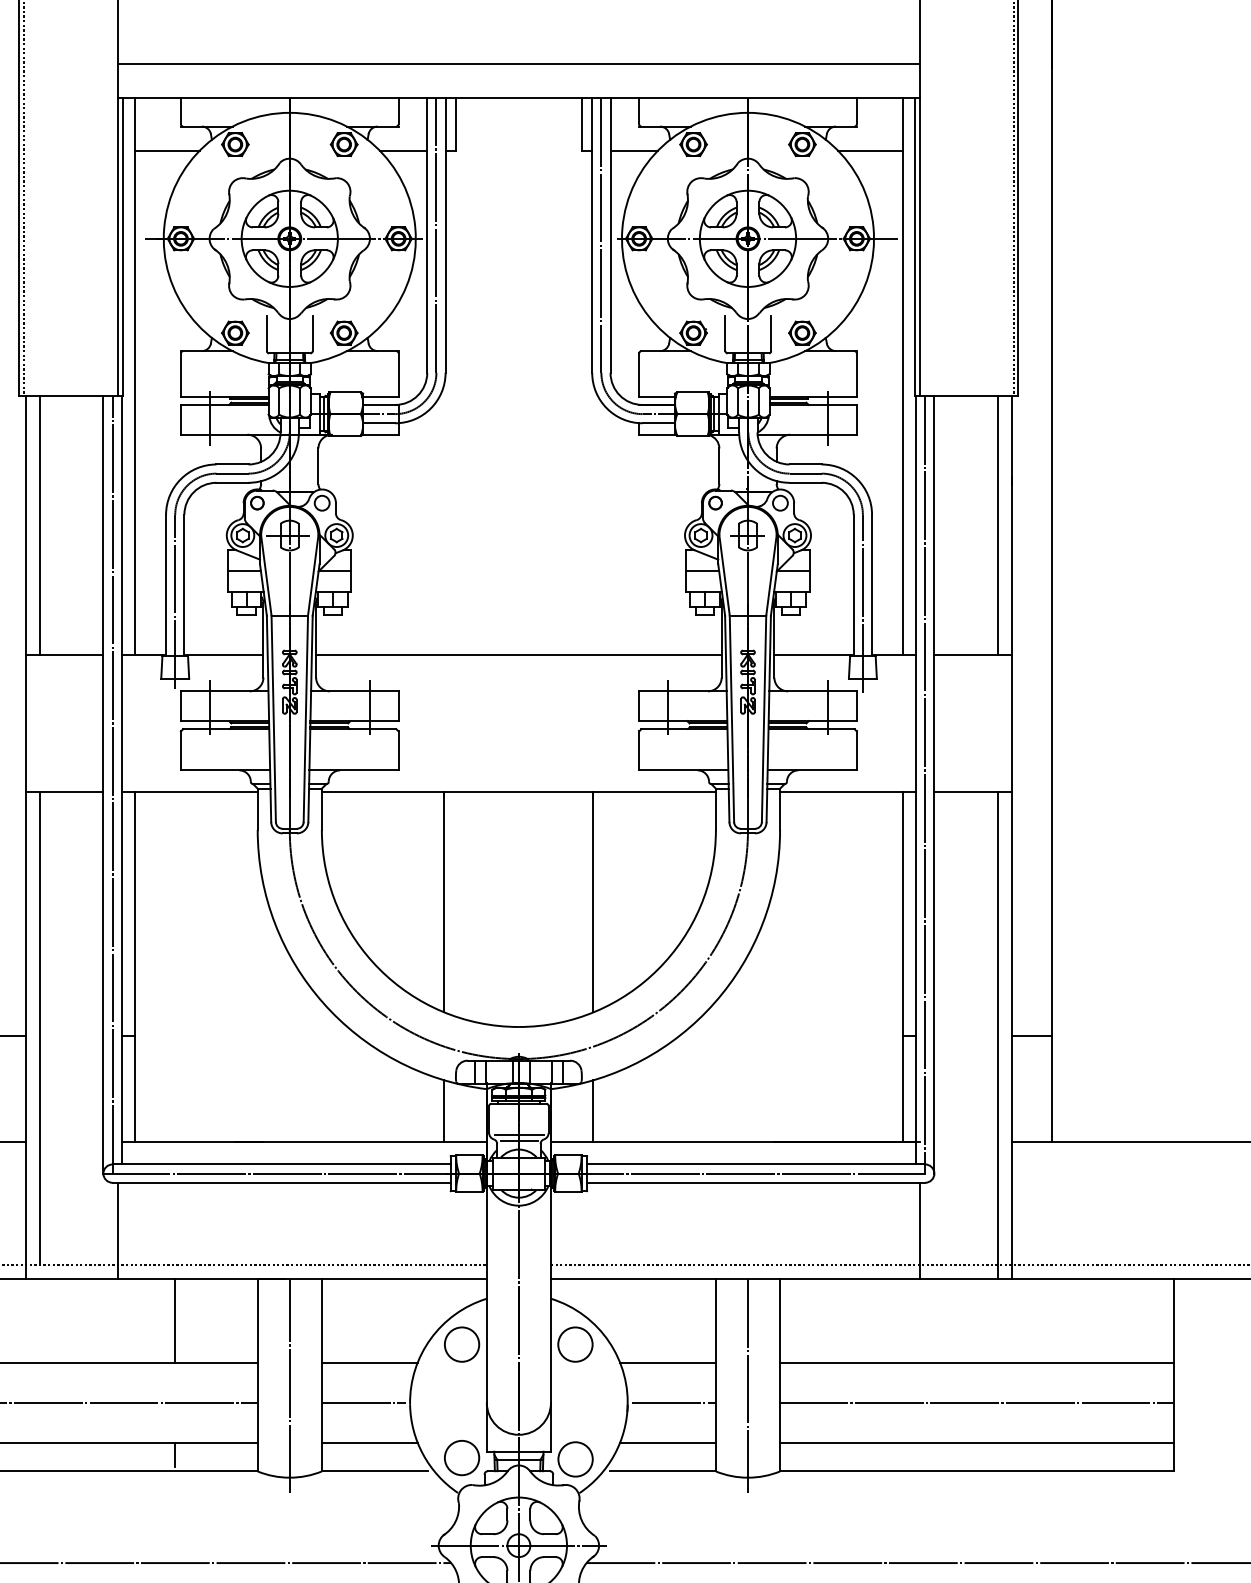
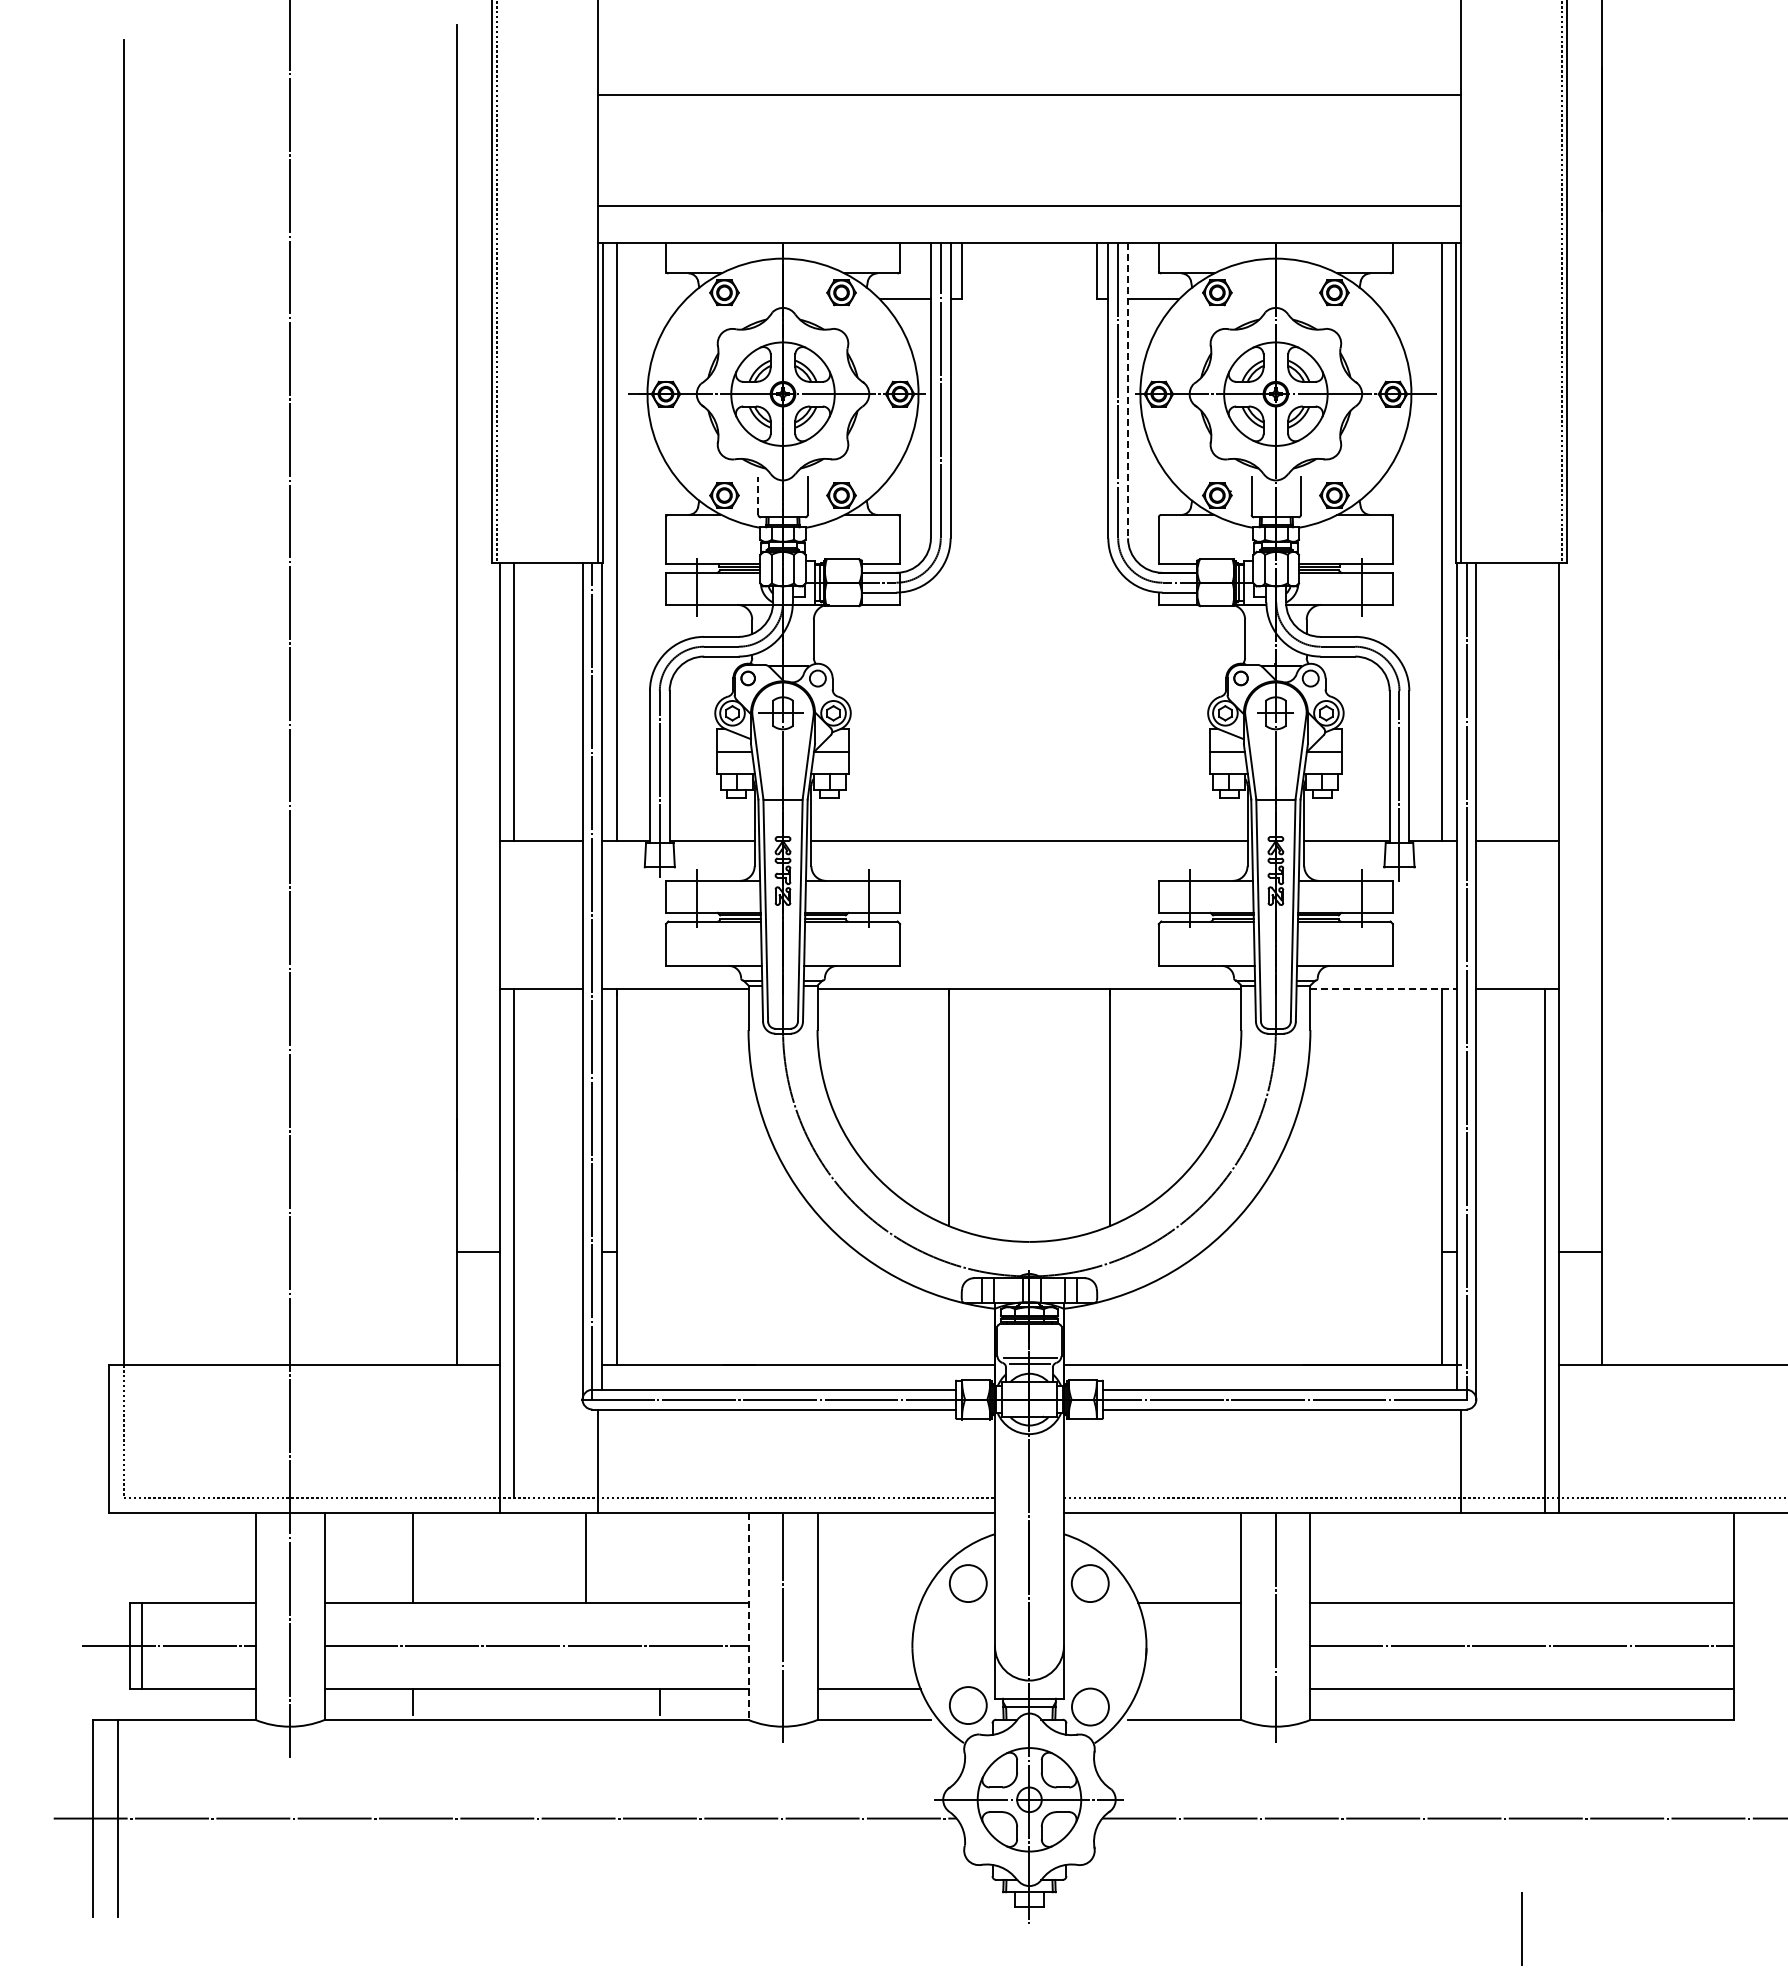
line: (167, 150) -> (651, 299), removed
line: (870, 150) -> (1407, 299), removed
line: (610, 235) -> (1128, 390), solid -> dashed
line: (266, 333) -> (758, 496), solid -> dashed
line: (997, 525) -> (1544, 702), removed
line: (848, 792) -> (1384, 989), solid -> dashed
line: (444, 1111) -> (949, 1332), removed
line: (593, 1111) -> (1109, 1332), removed
line: (174, 1320) -> (585, 1557), moved
line: (369, 1362) -> (868, 1602), removed
line: (257, 1375) -> (748, 1616), solid -> dashed
line: (363, 1403) -> (862, 1646), removed
line: (674, 1403) -> (1196, 1646), removed
line: (667, 1443) -> (1189, 1689), removed

